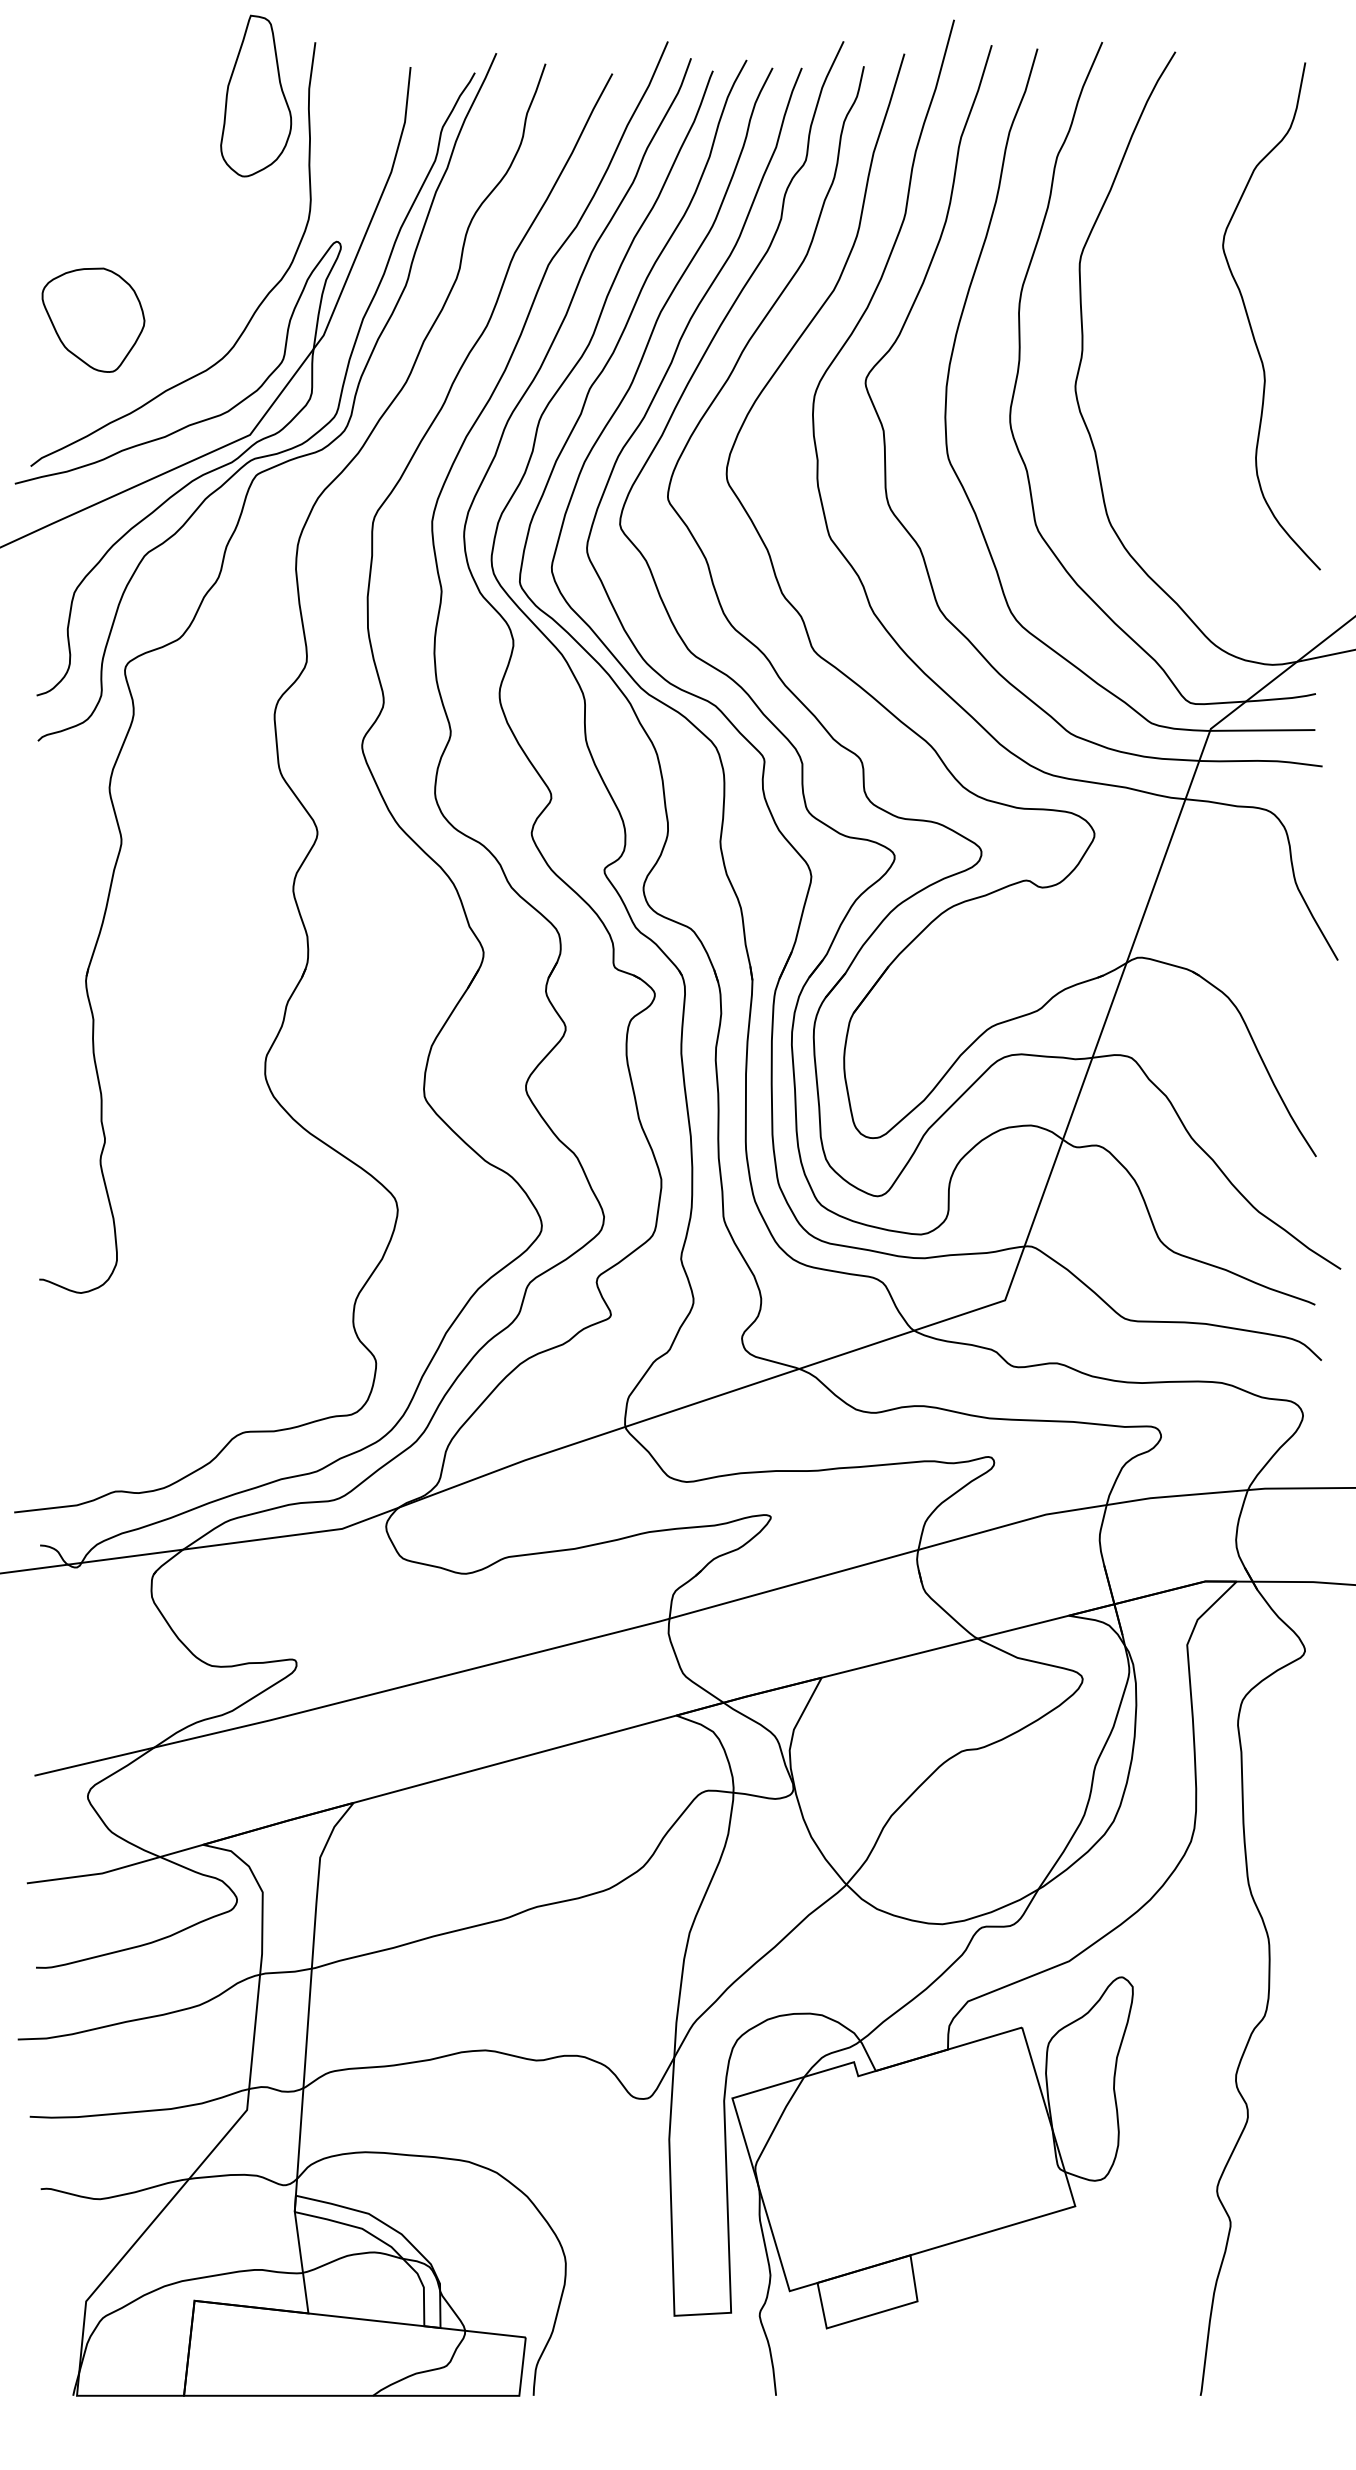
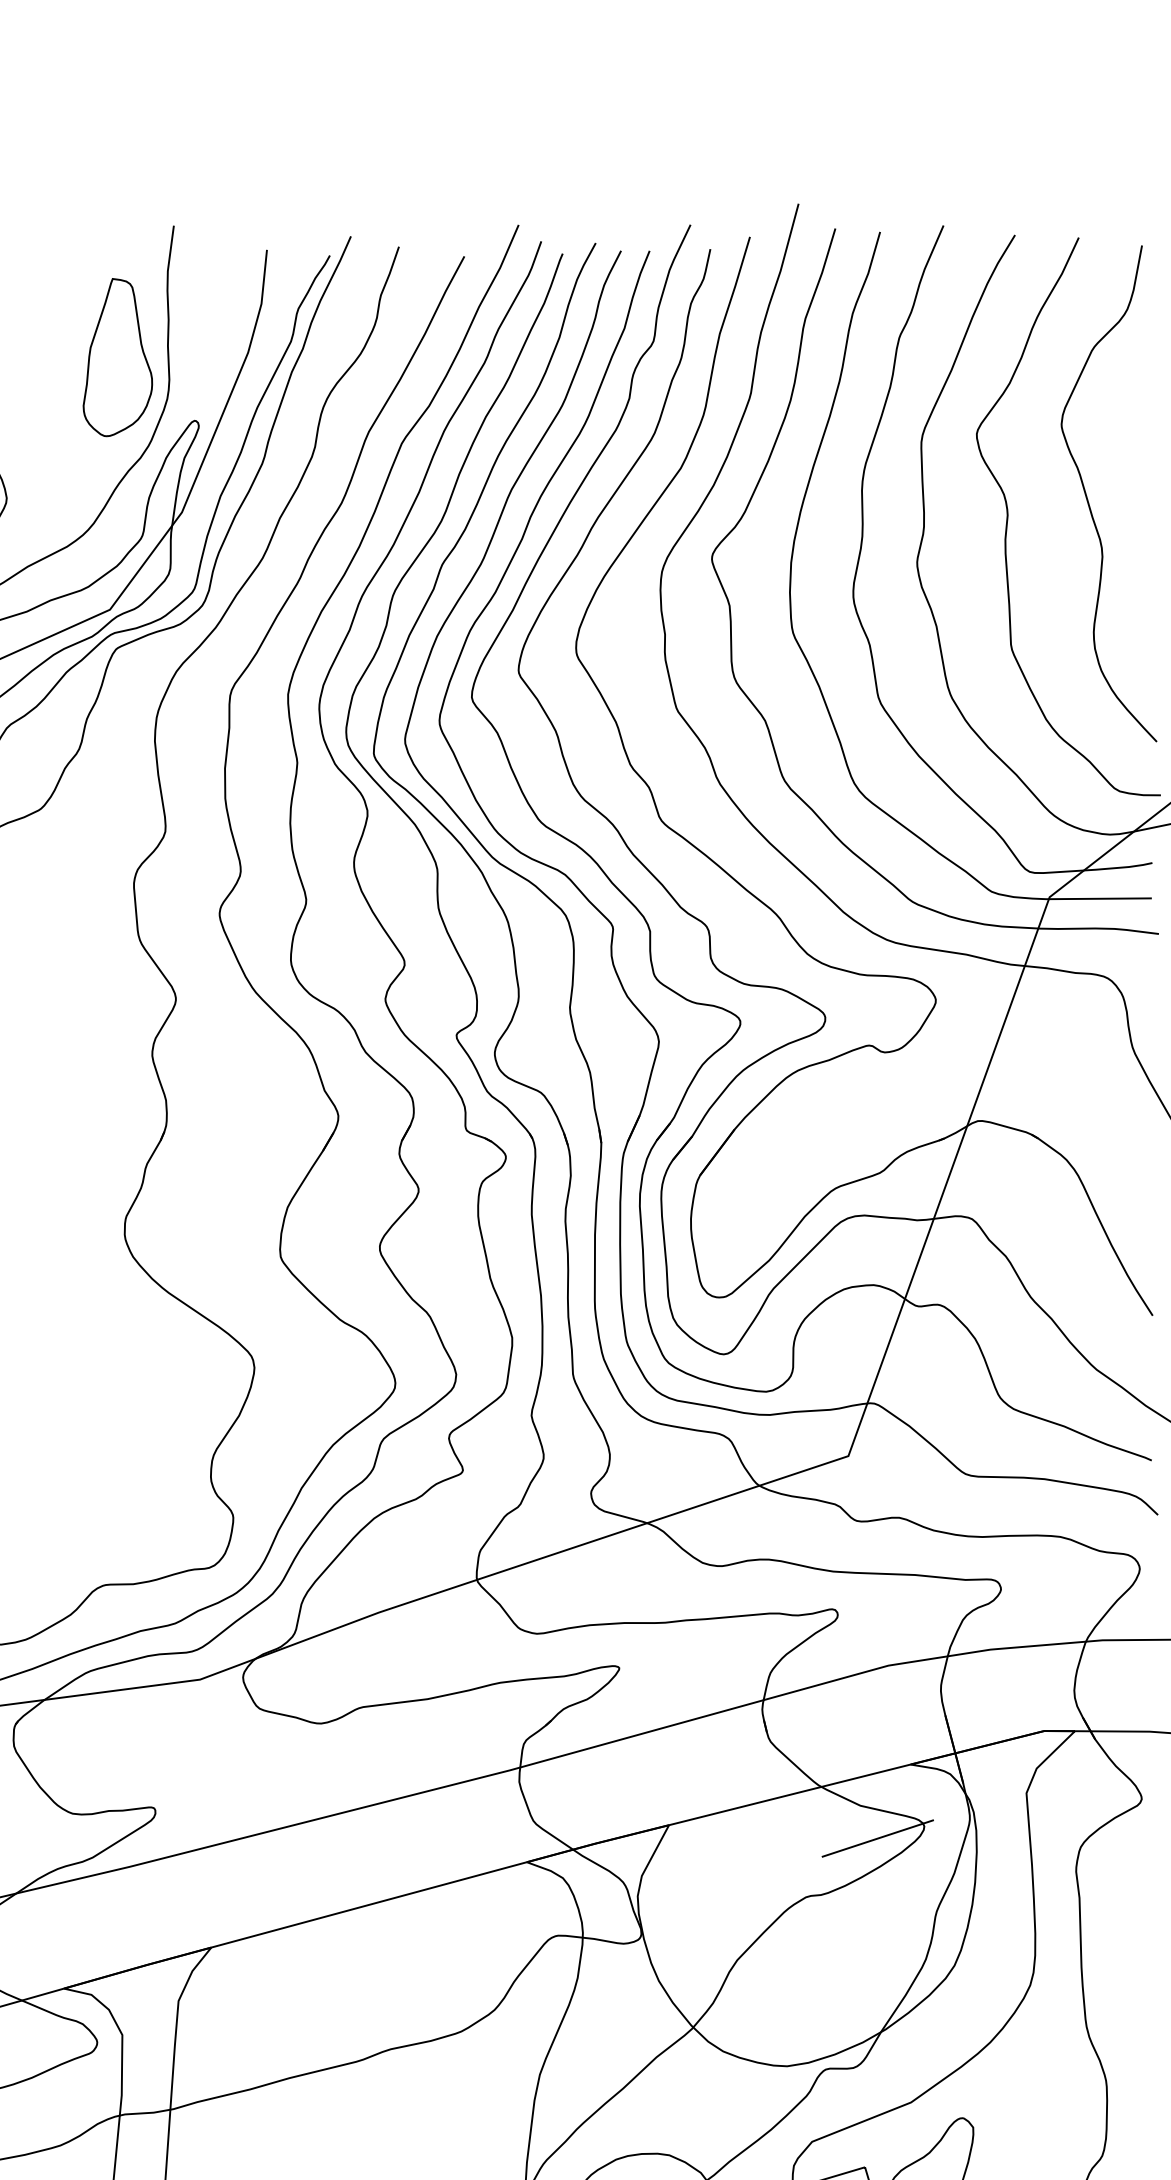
part: (256, 95) -> (118, 356), moved
curve: (1168, 339) -> (1008, 516), added
line: (1034, 1690) -> (877, 1837), added

